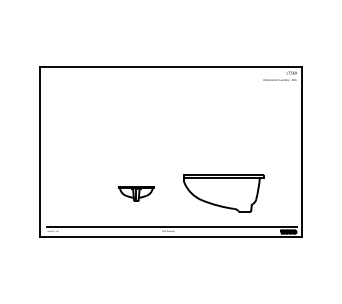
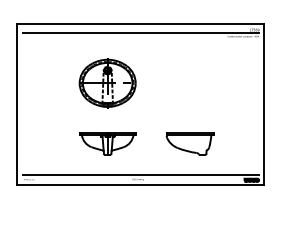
line: (171, 76) -> (140, 33), added
part: (135, 129) -> (106, 83), added
part: (136, 193) -> (107, 143), size x1.67
part: (222, 193) -> (189, 143), size x0.62

